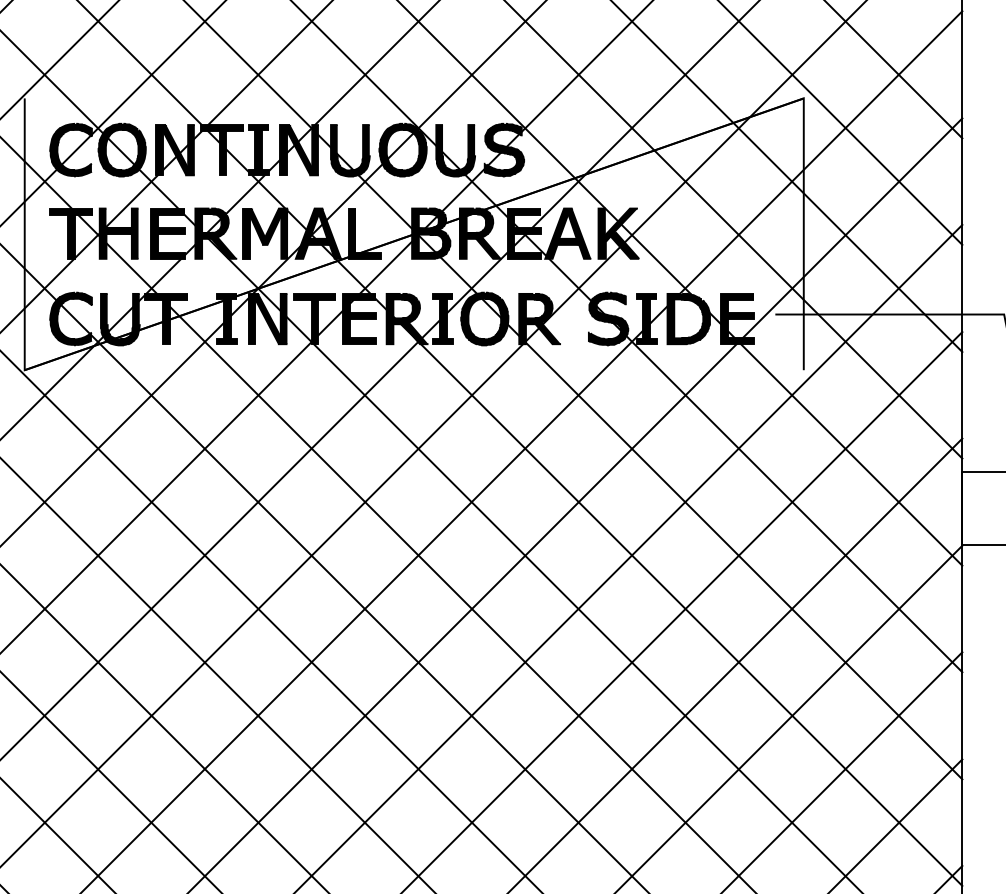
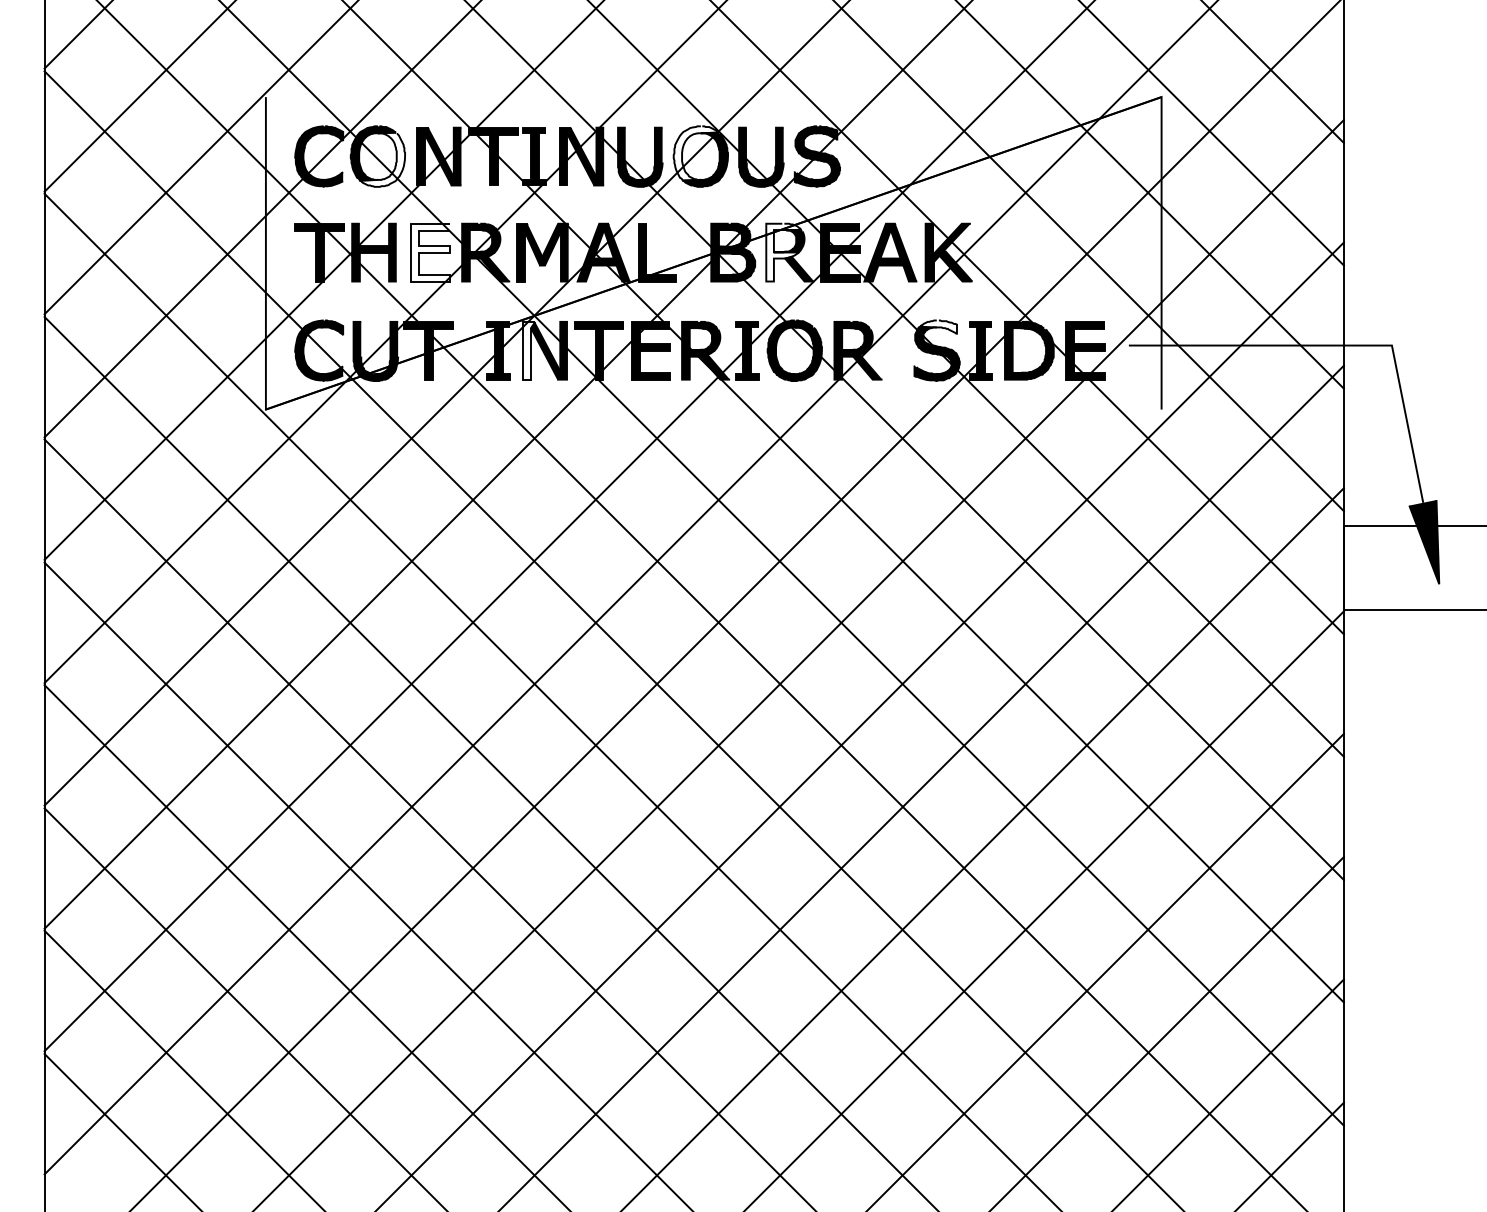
fill: (398, 147) -> (695, 153), removed
fill: (126, 152) -> (382, 159), removed
fill: (167, 233) -> (430, 252), removed
fill: (474, 233) -> (783, 252), removed
fill: (609, 297) -> (938, 326), removed
fill: (254, 318) -> (529, 350), removed

